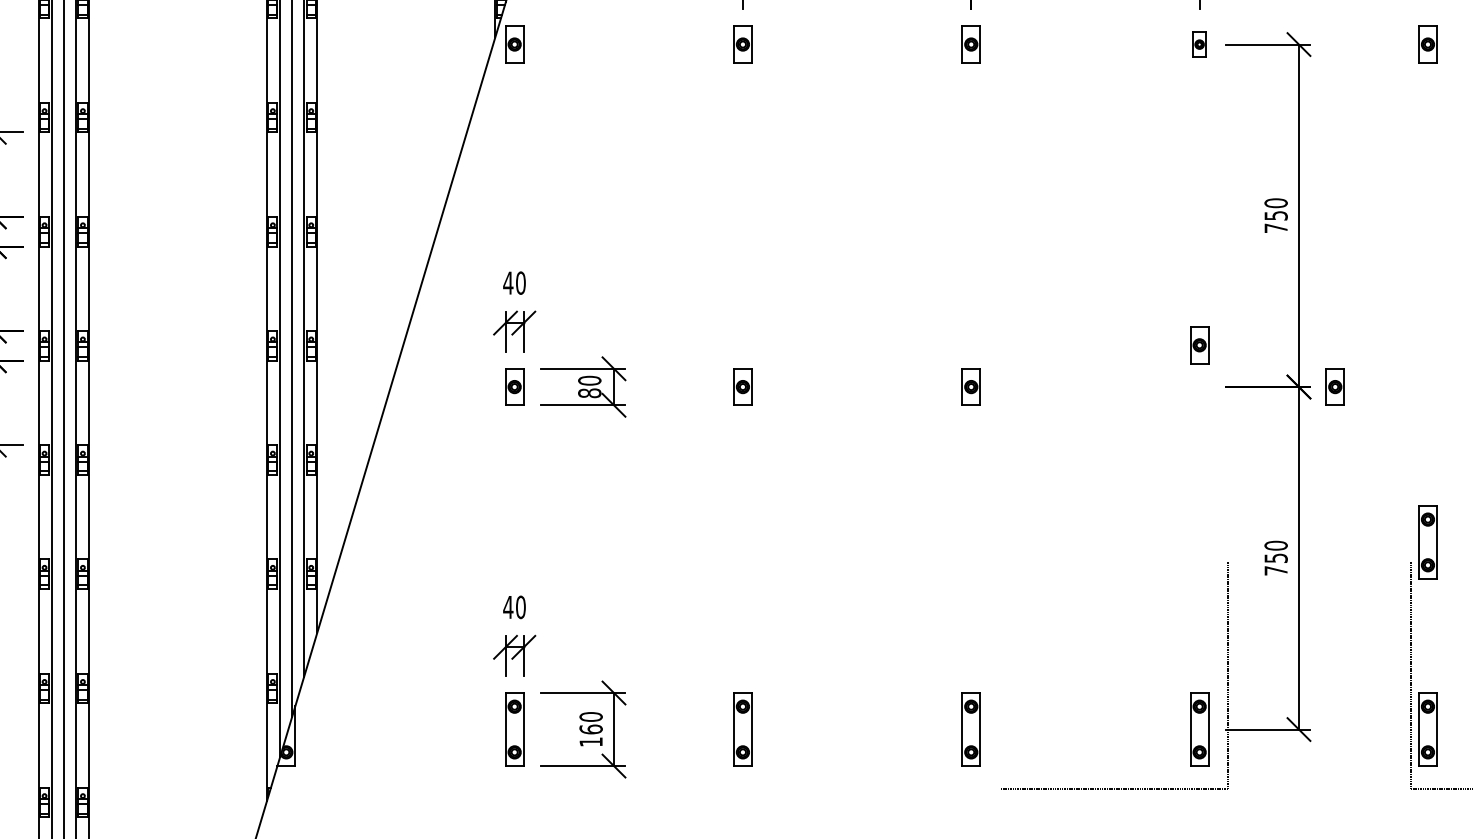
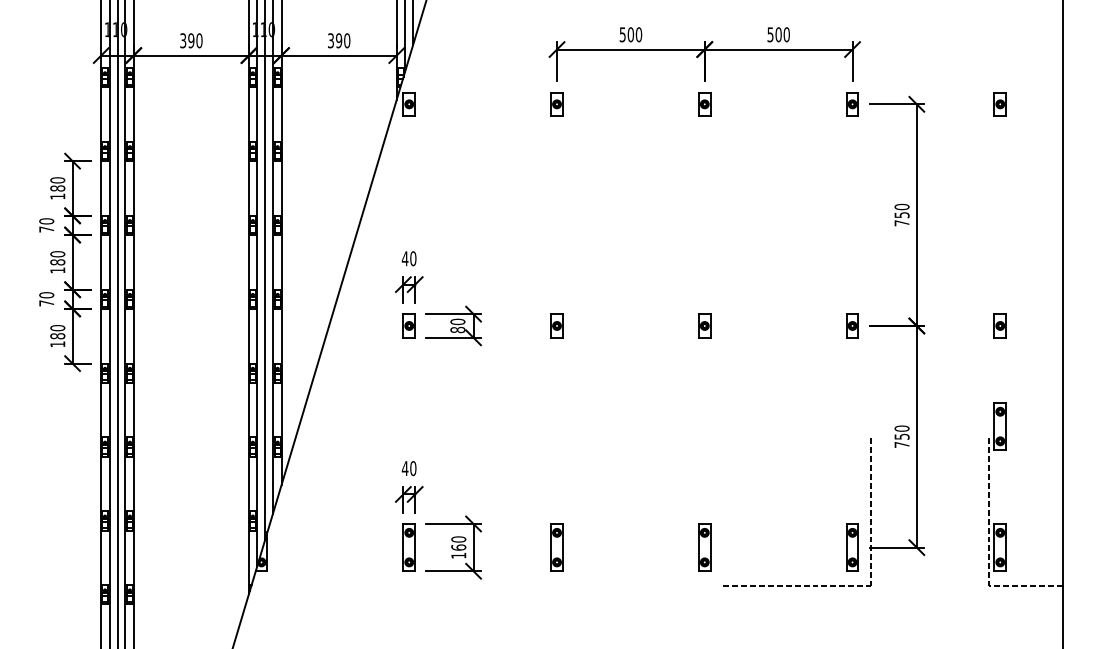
part: (1199, 44) -> (852, 104), size x1.43
part: (1199, 344) -> (852, 325), moved
part: (1333, 386) -> (999, 325), moved

